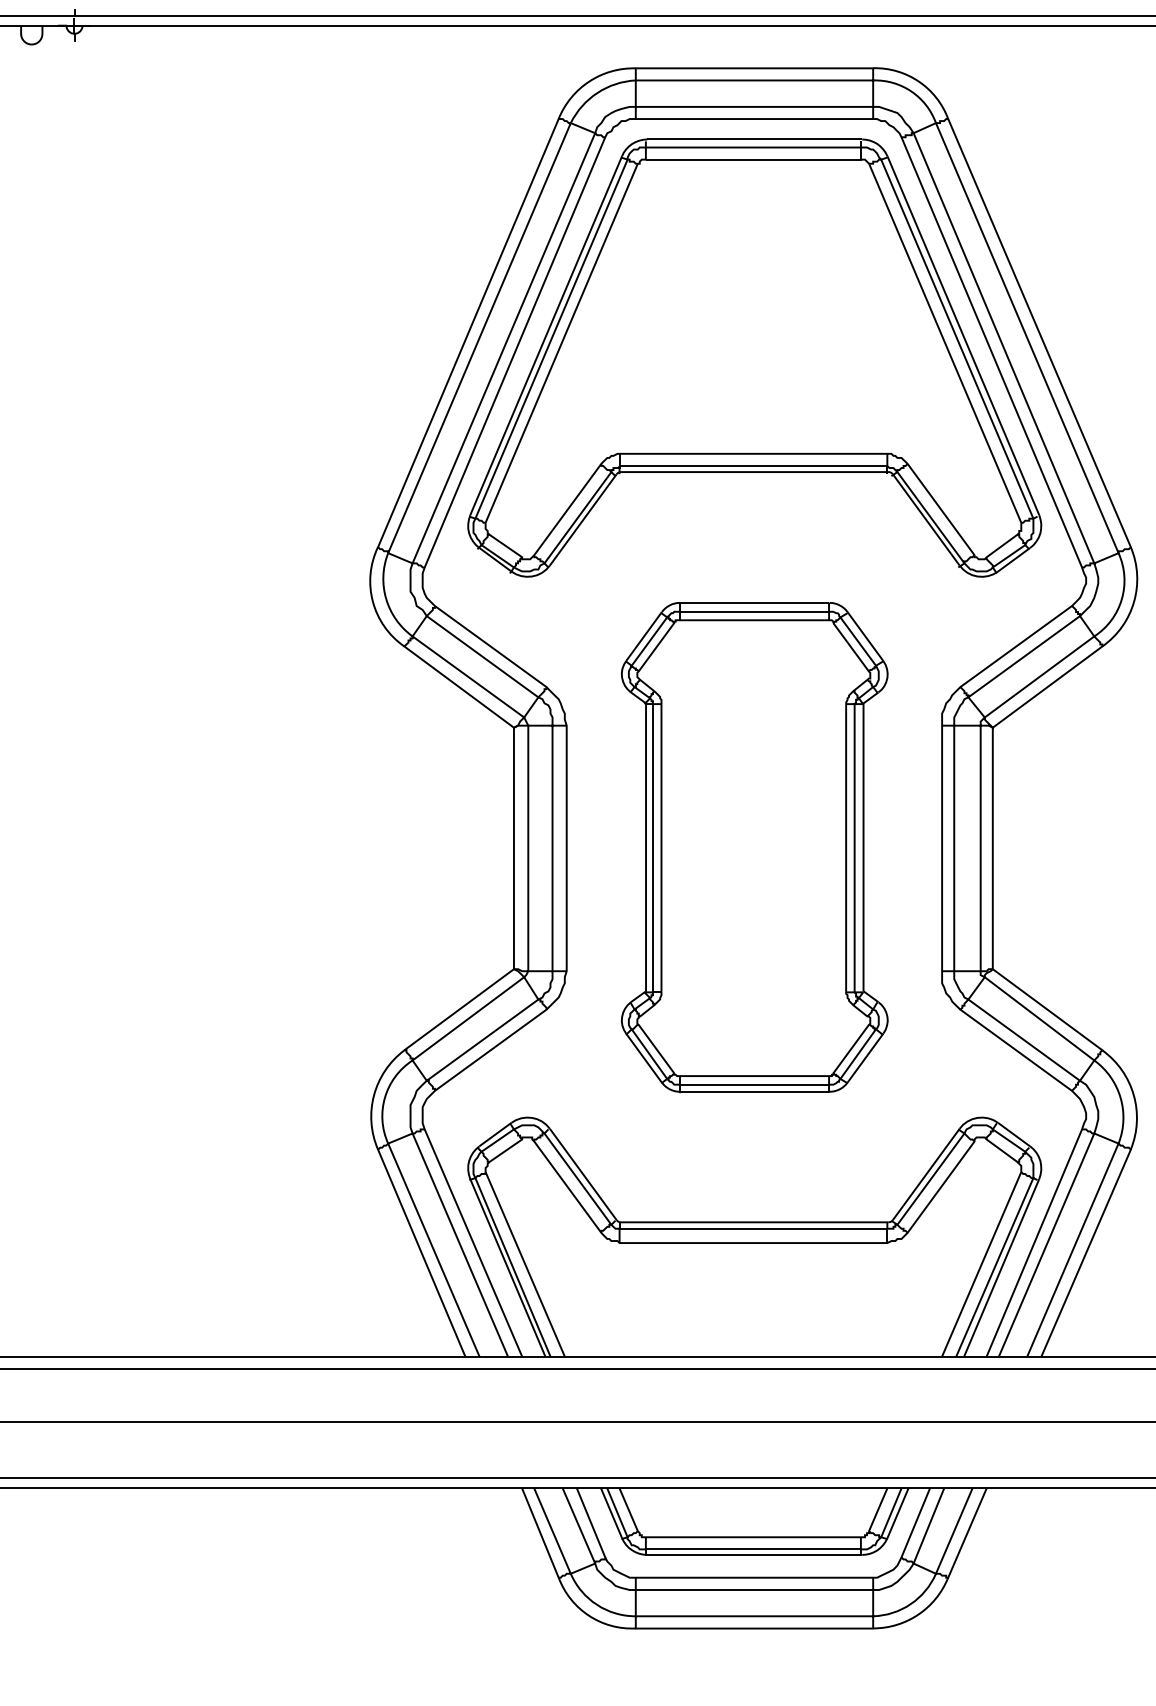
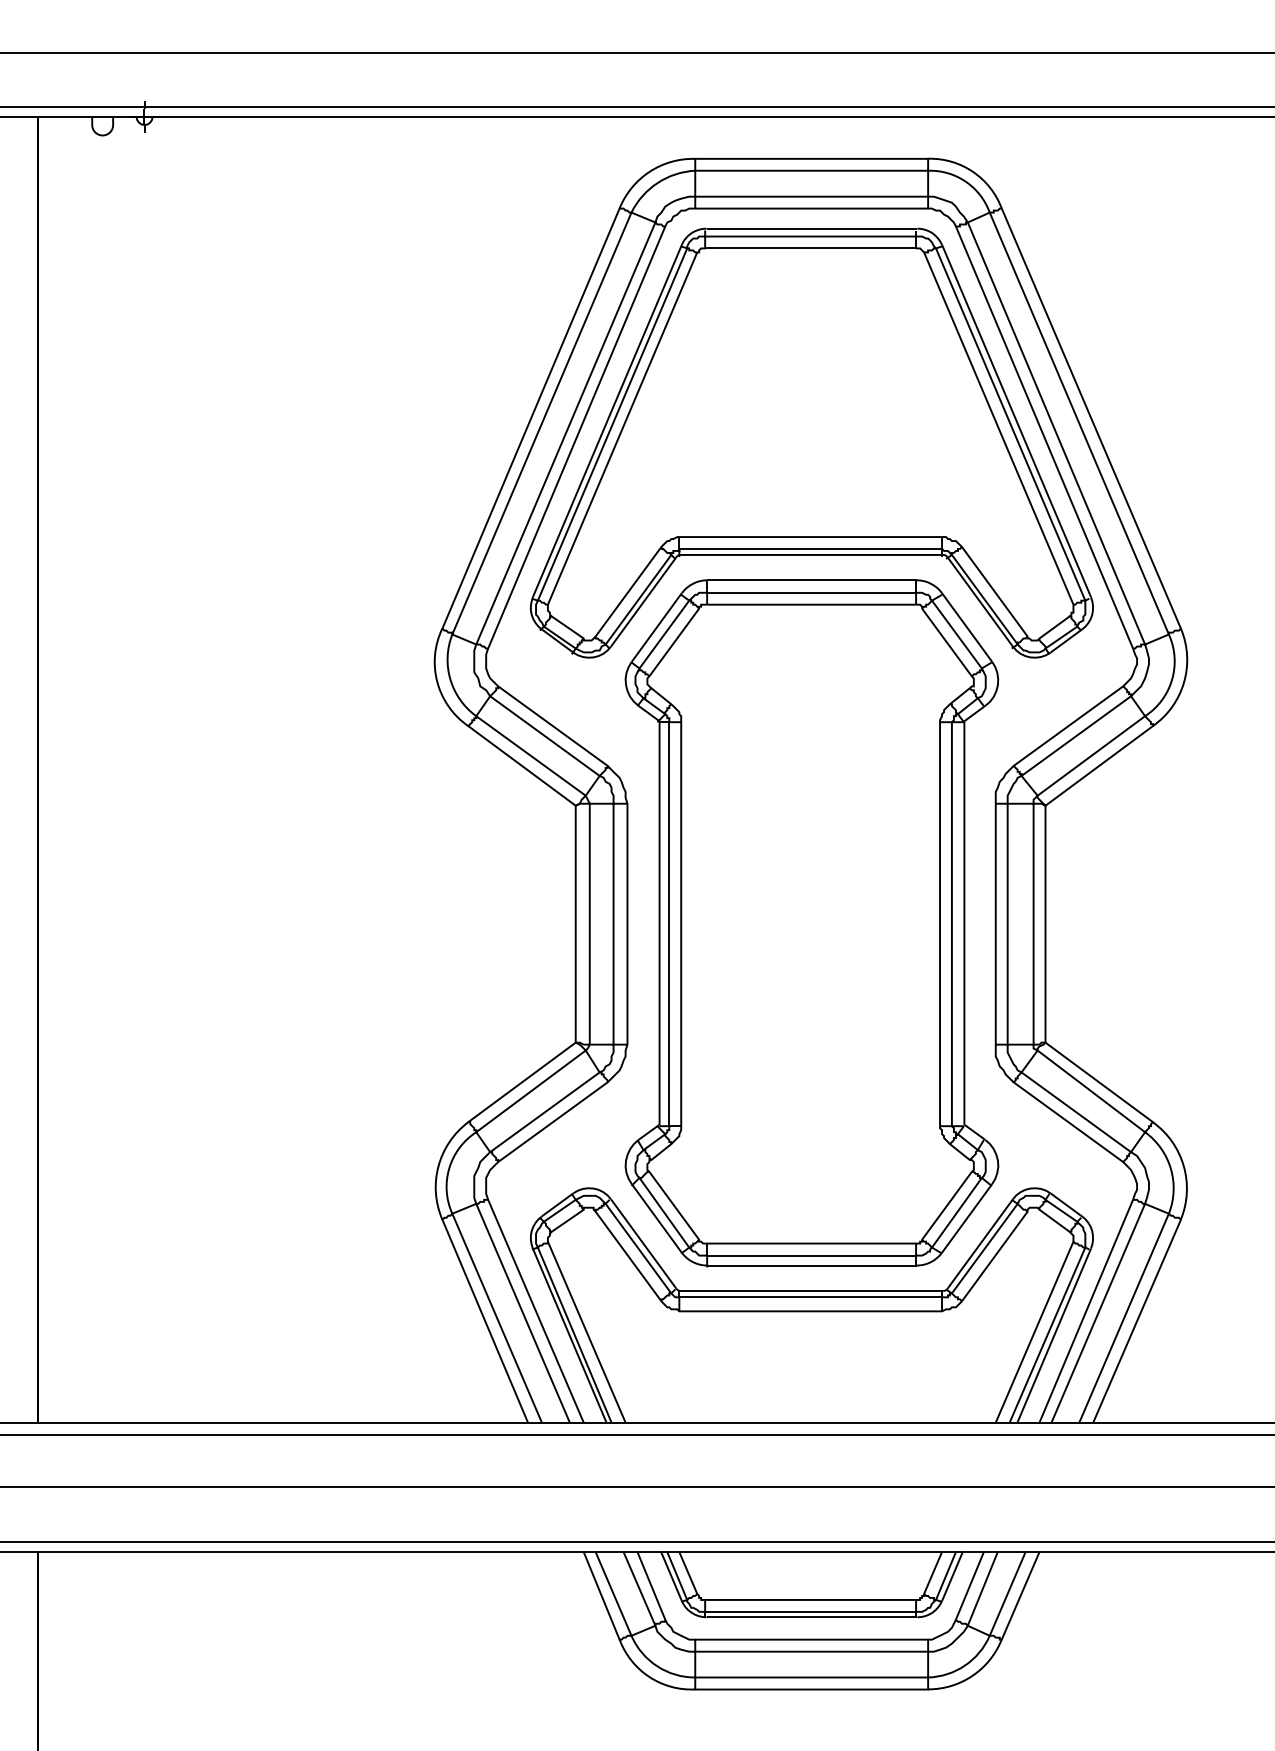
part: (754, 847) -> (811, 923), size x1.43

